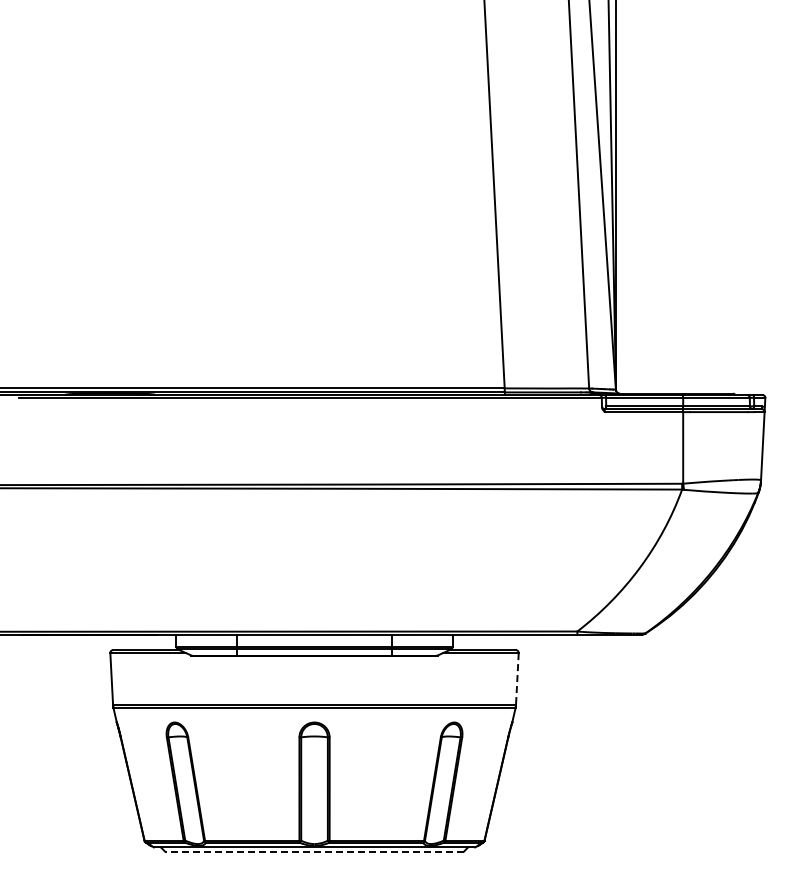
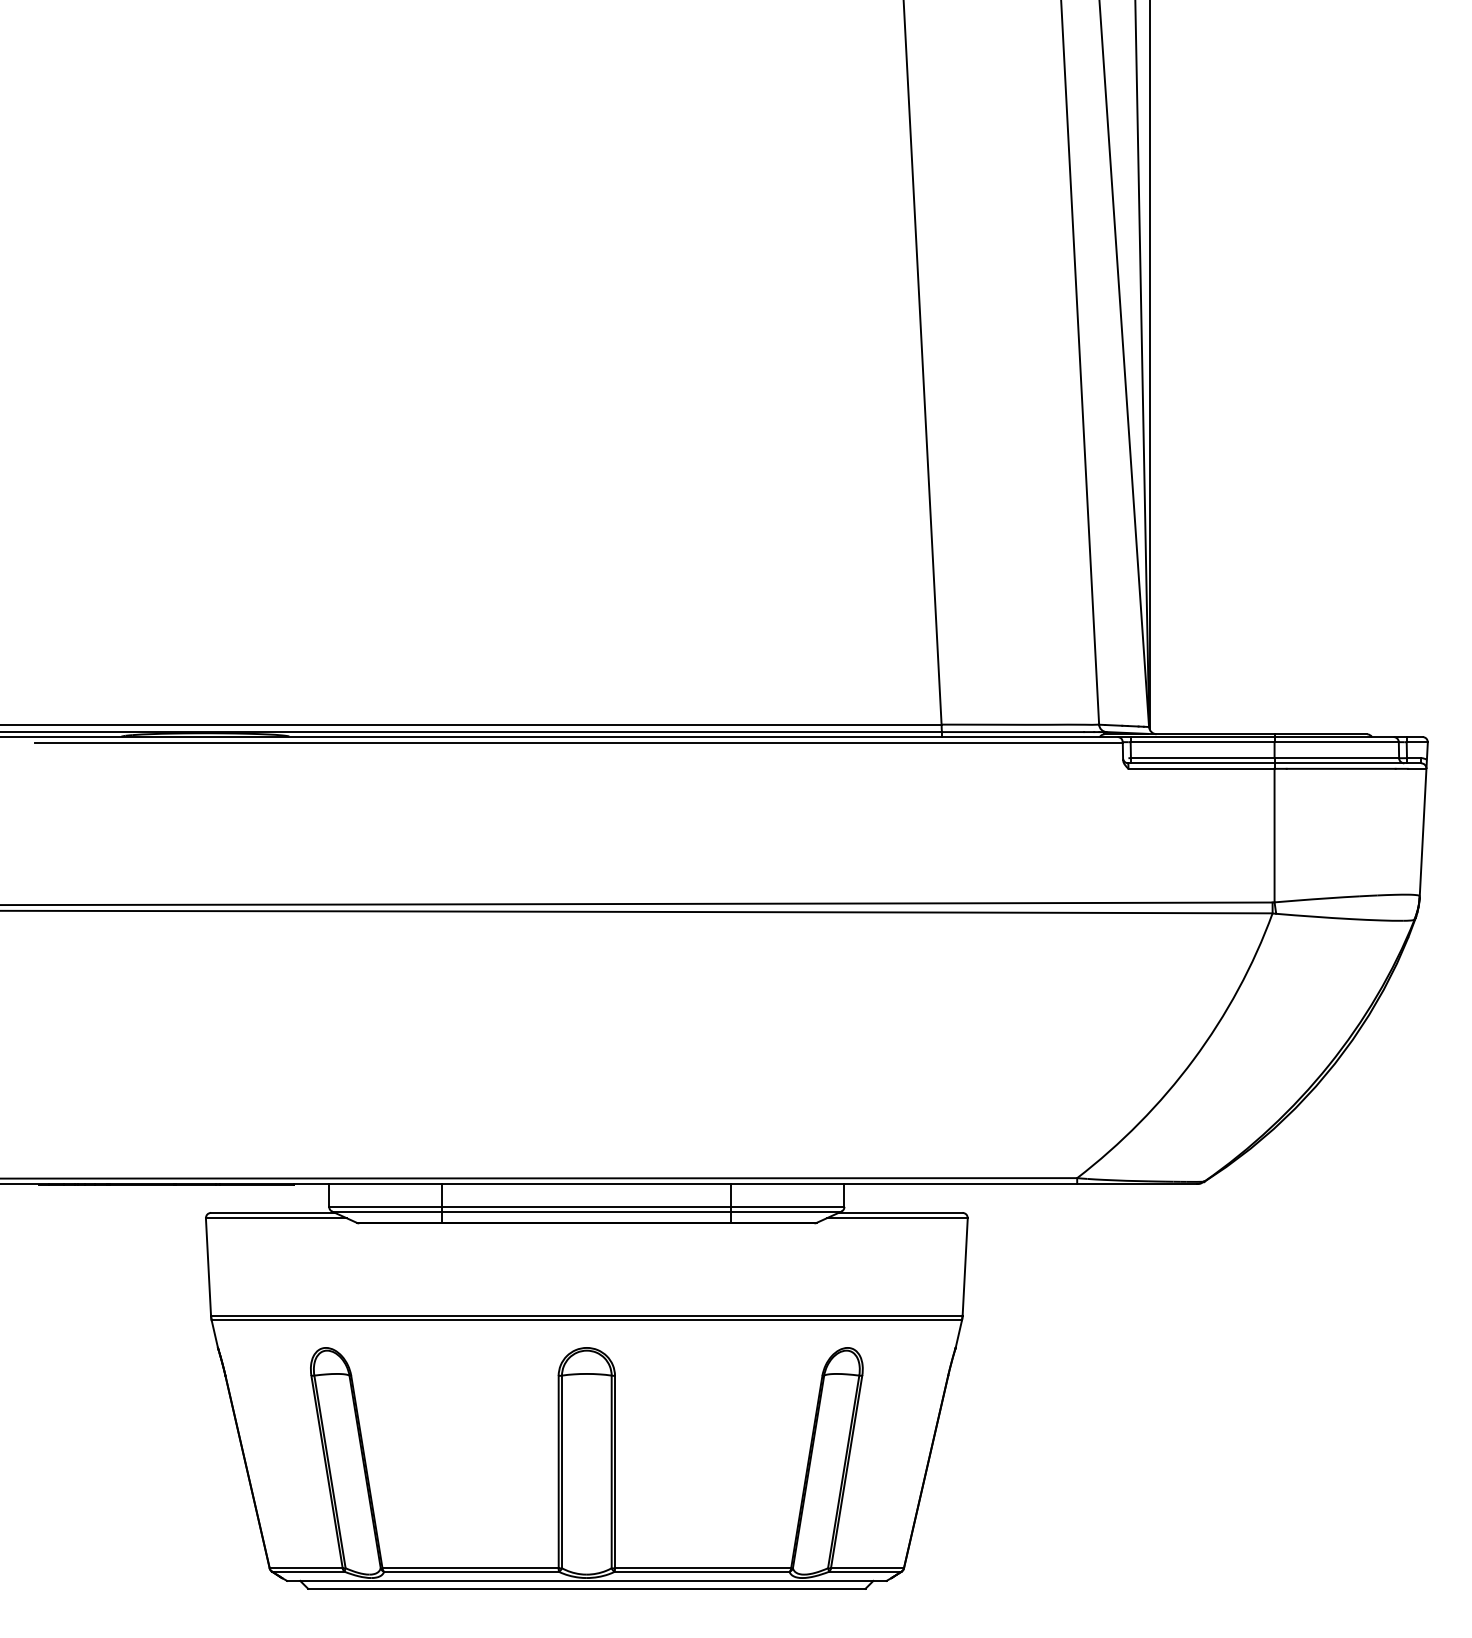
line: (517, 679) -> (965, 1267), dashed -> solid
line: (314, 851) -> (586, 1588), dashed -> solid

